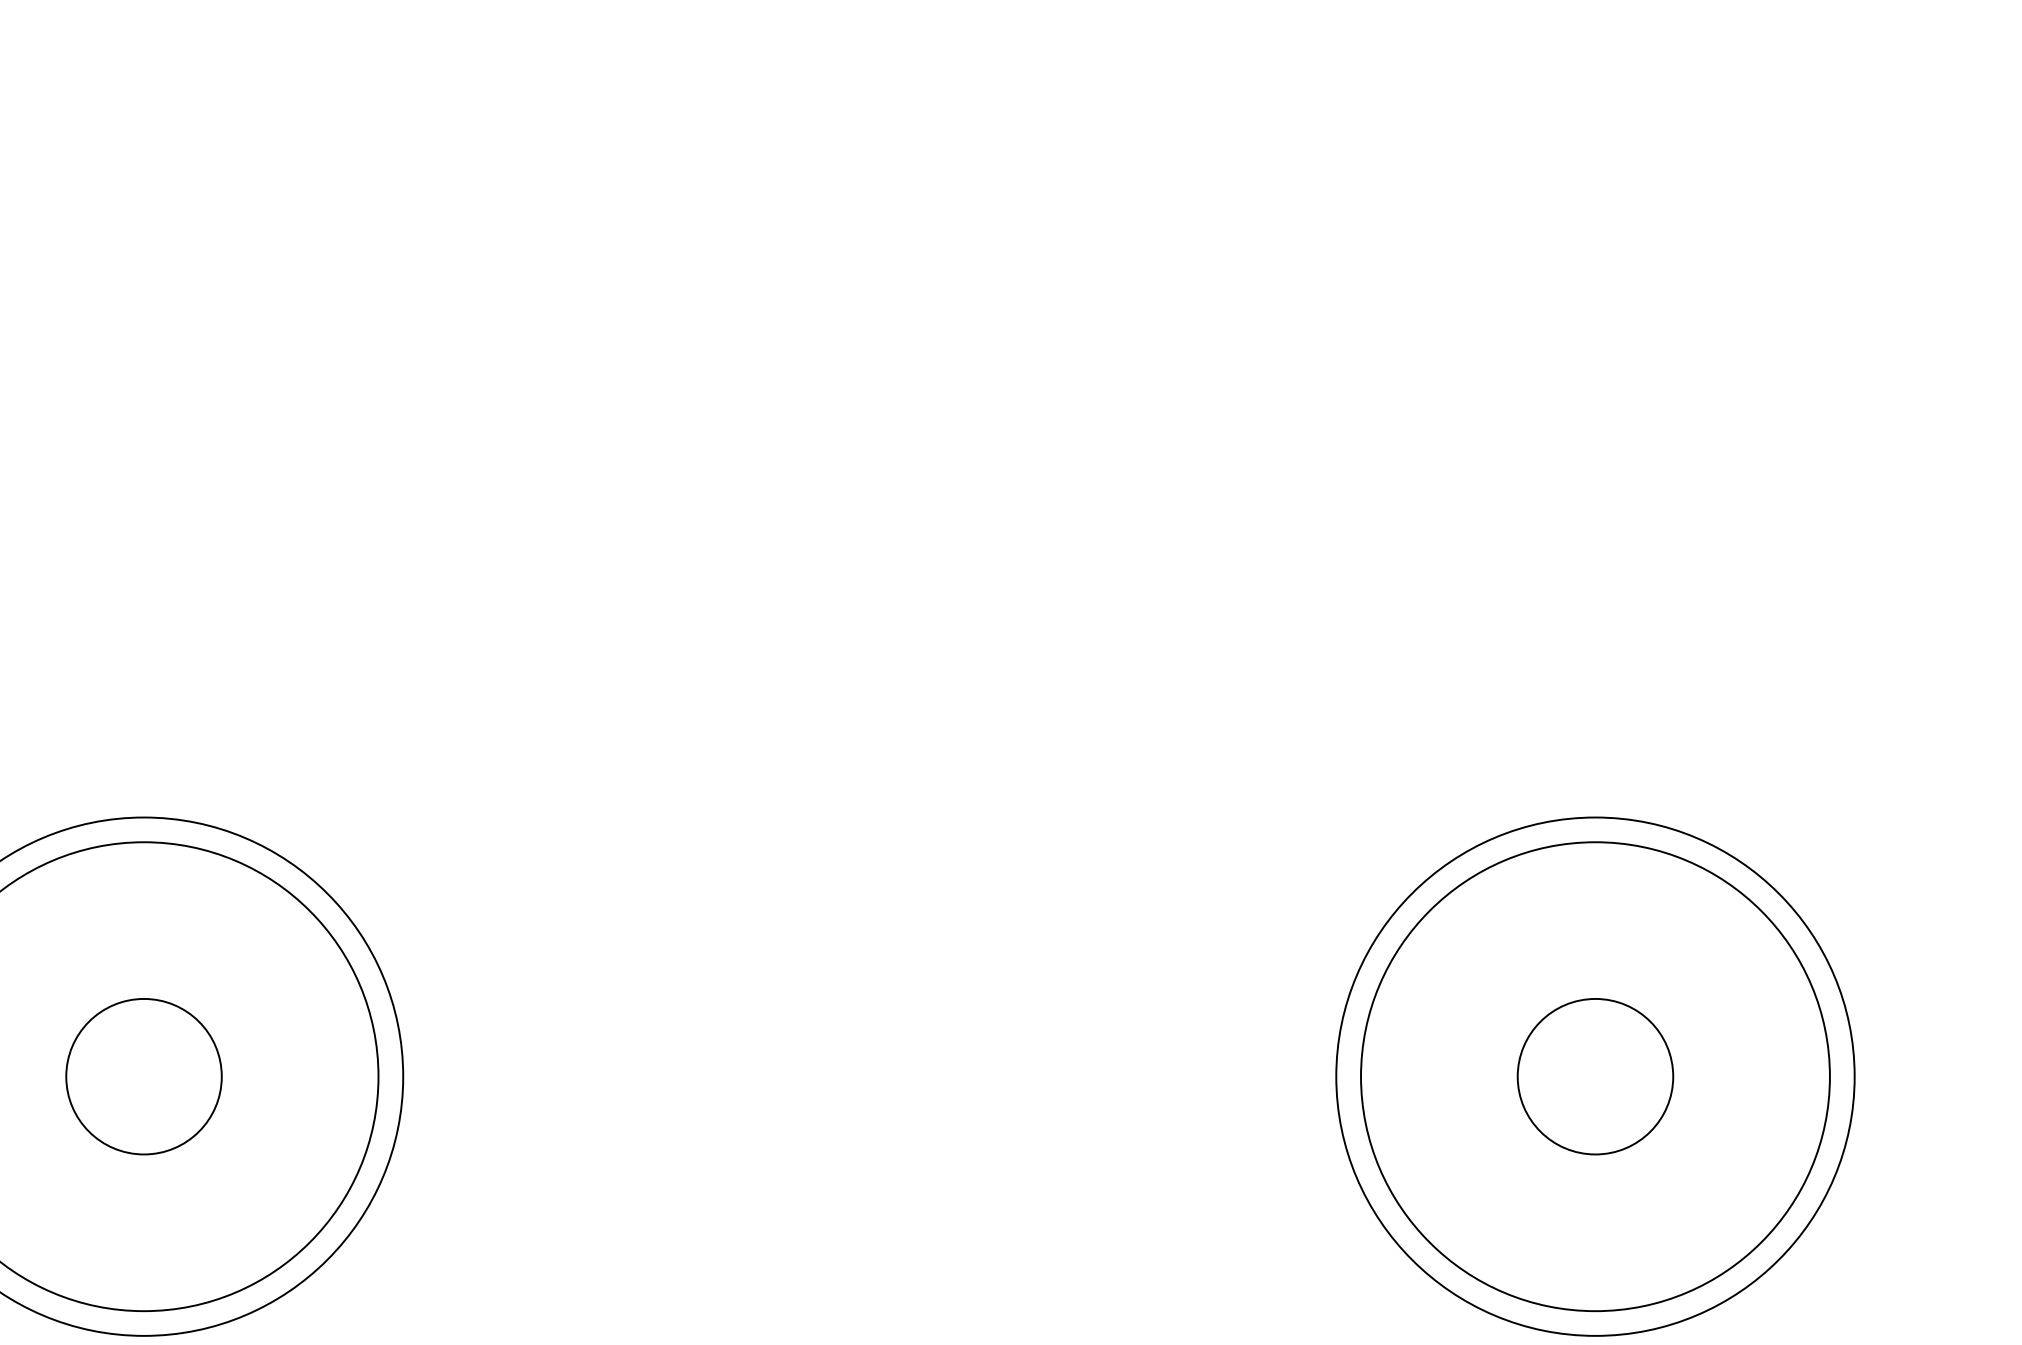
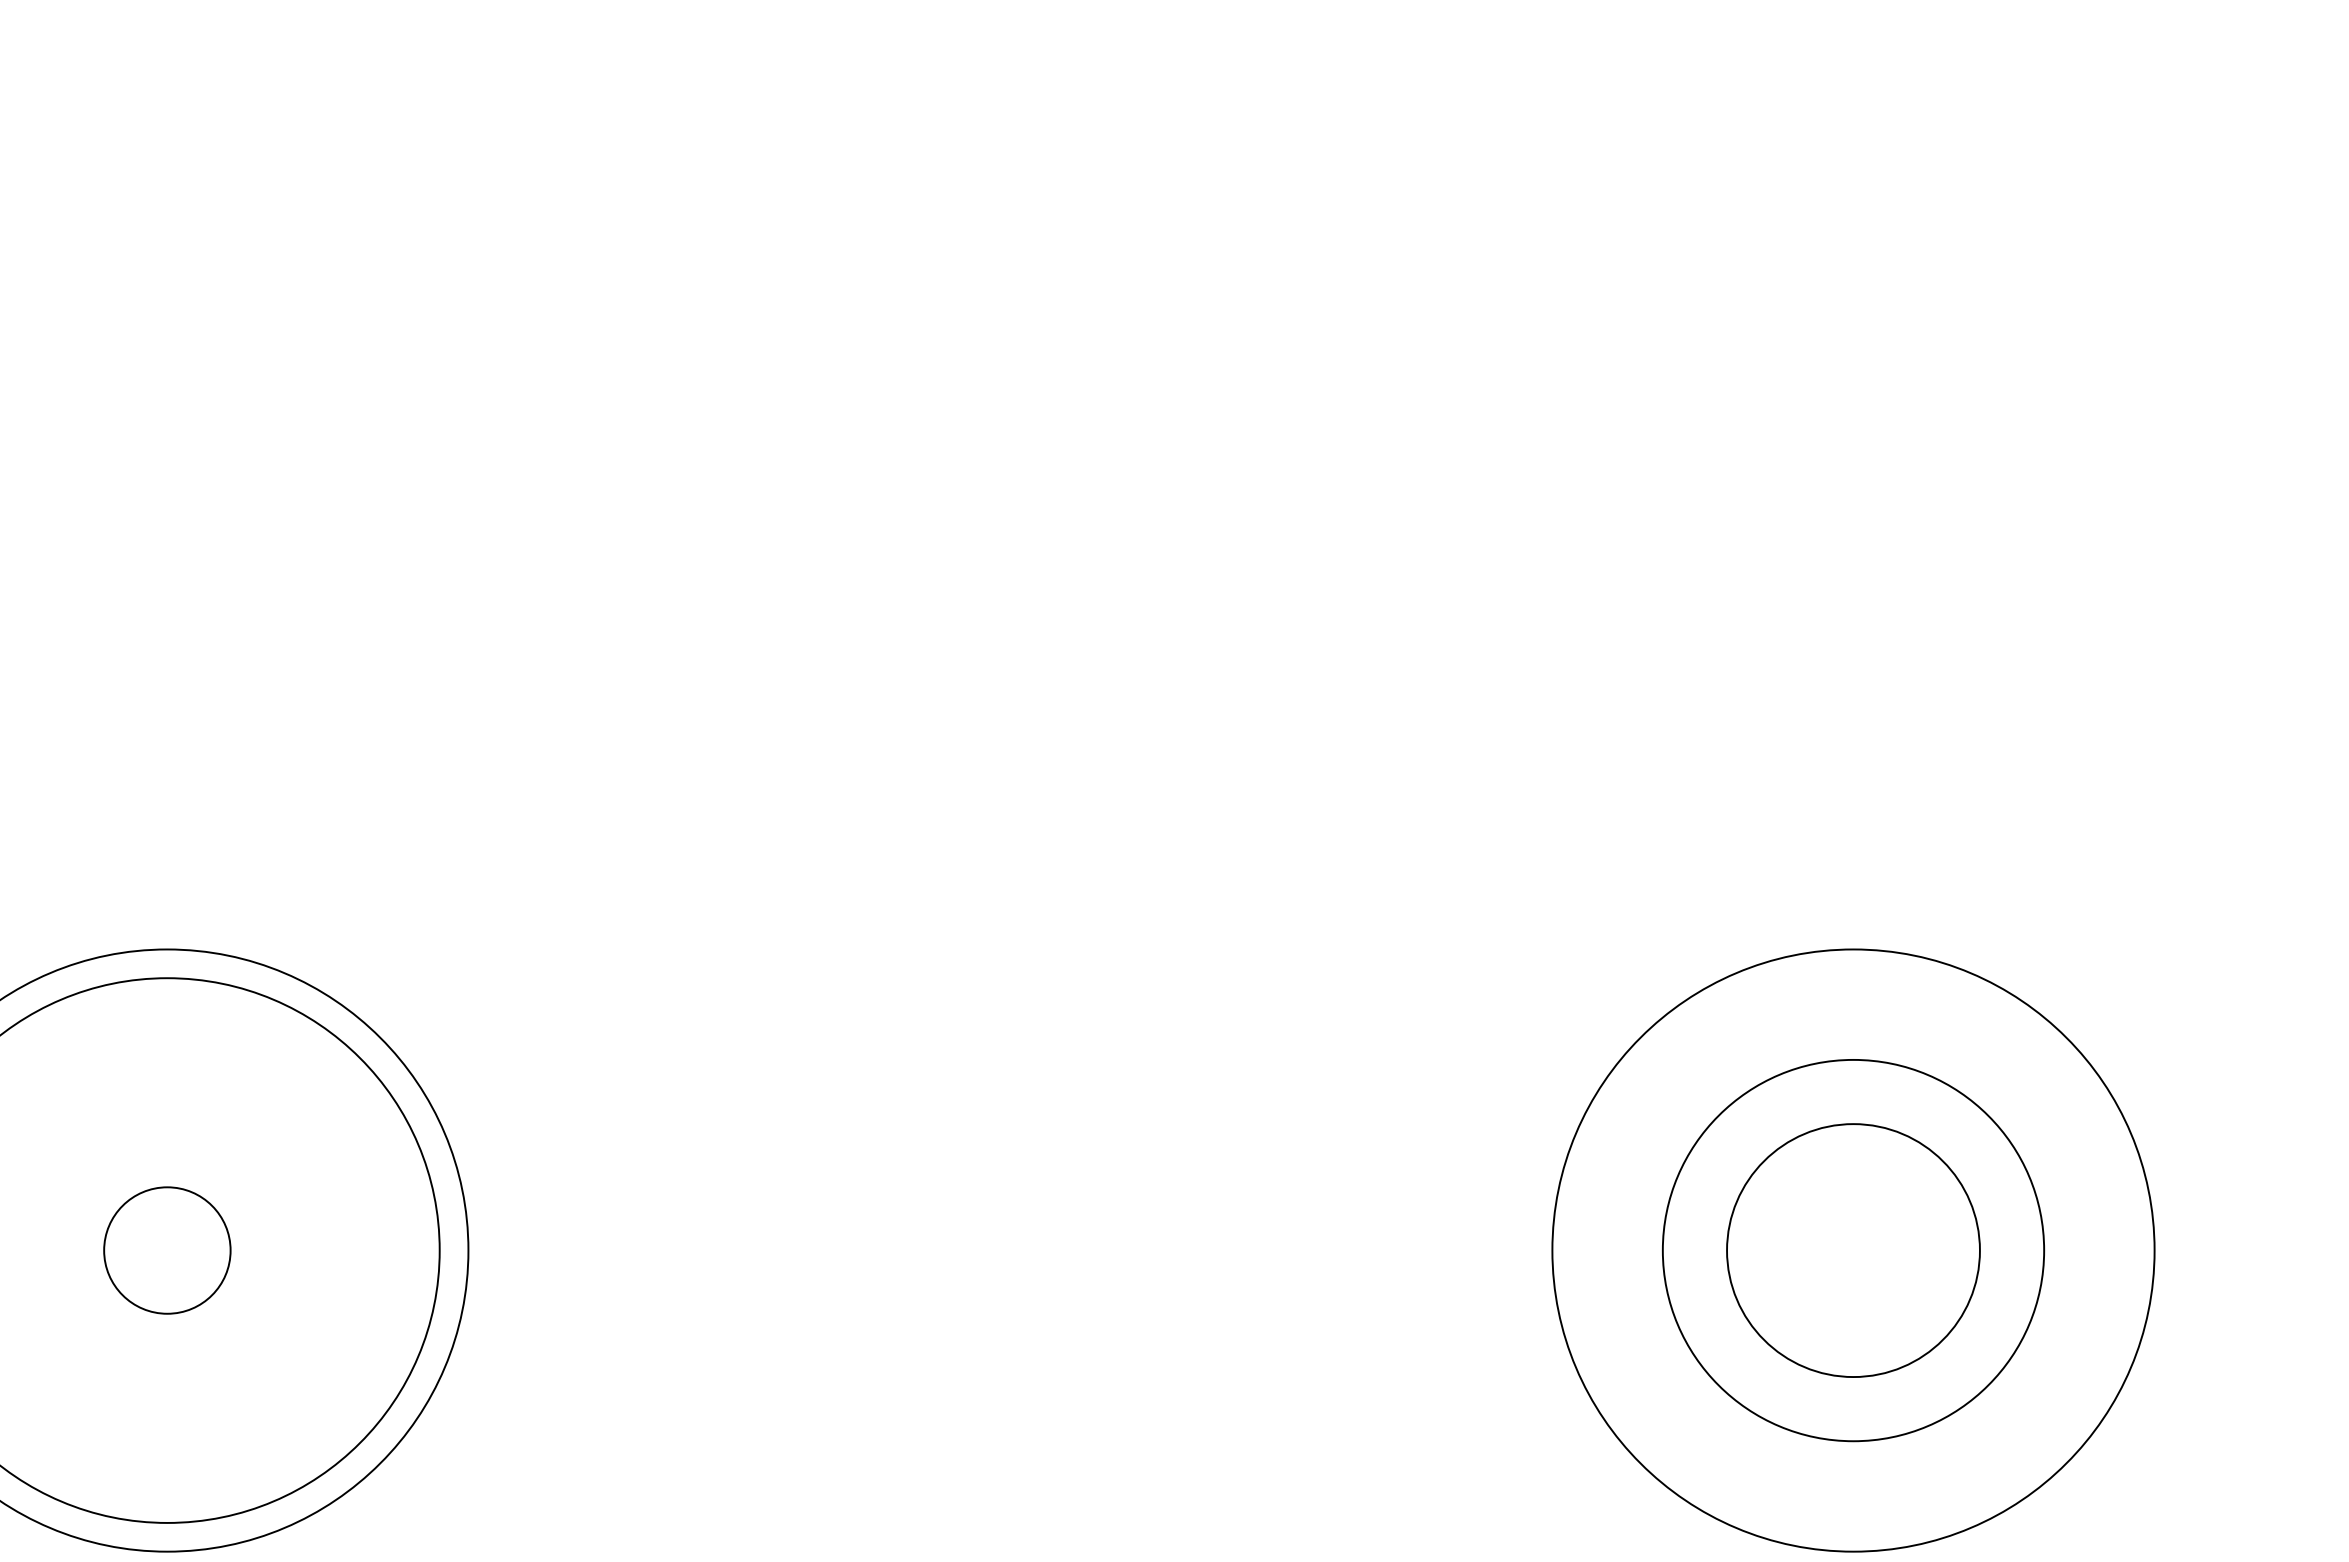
circle: (144, 1076) -> (167, 1250), size x0.7
circle: (1595, 1076) -> (1853, 1250), size x0.7
circle: (1595, 1076) -> (1853, 1250), size x1.4

